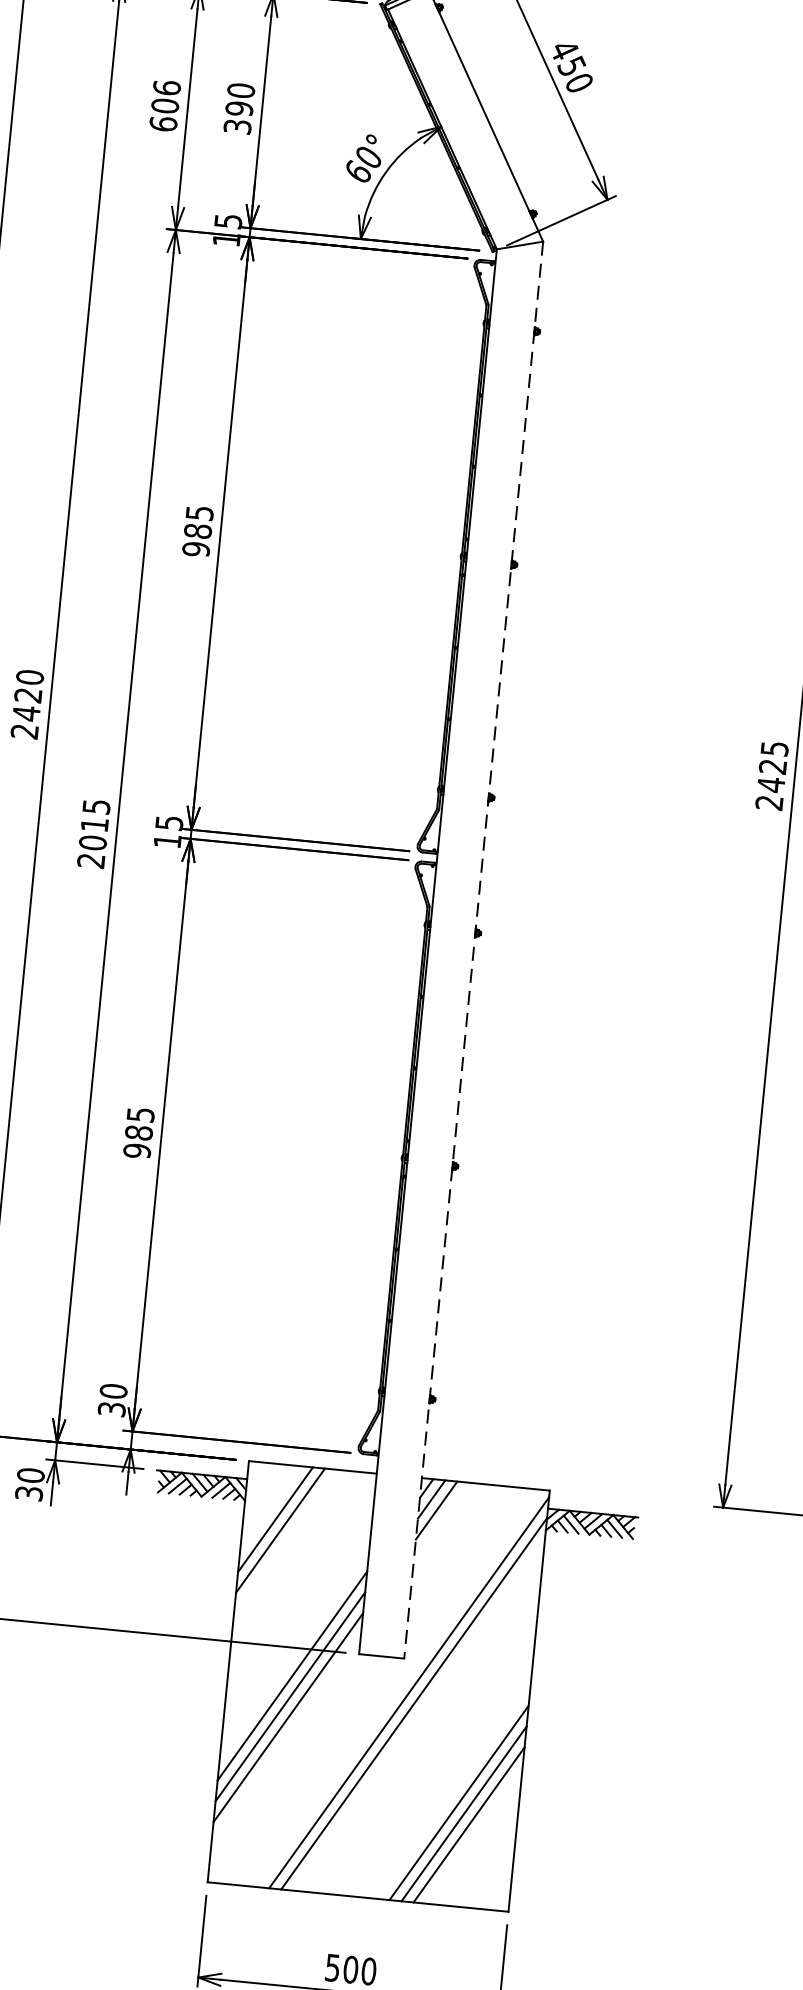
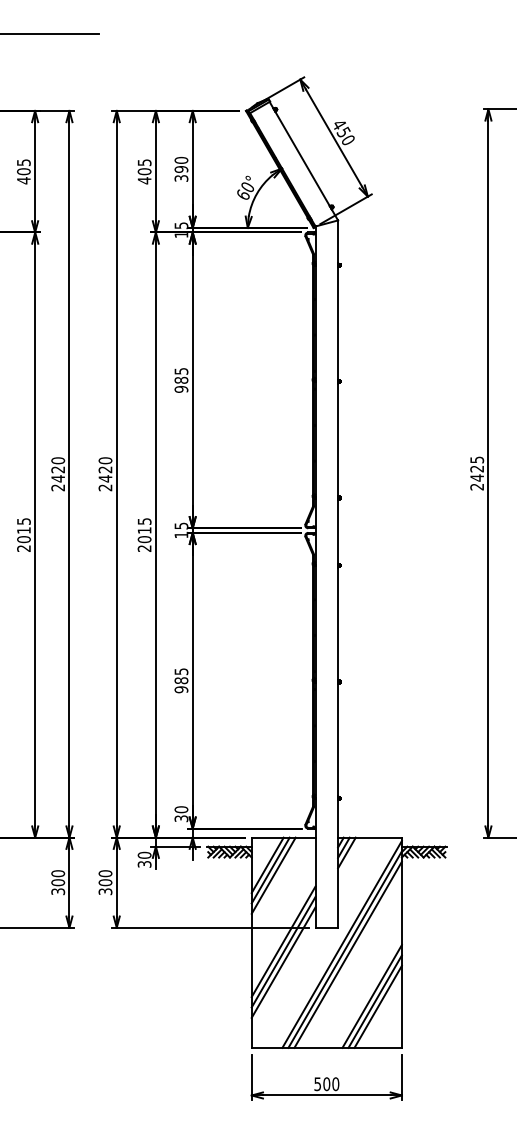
text: (165, 105) -> (144, 171), 606 -> 405
line: (474, 950) -> (338, 574), dashed -> solid
line: (285, 1541) -> (273, 875), added
line: (417, 1713) -> (347, 954), added

